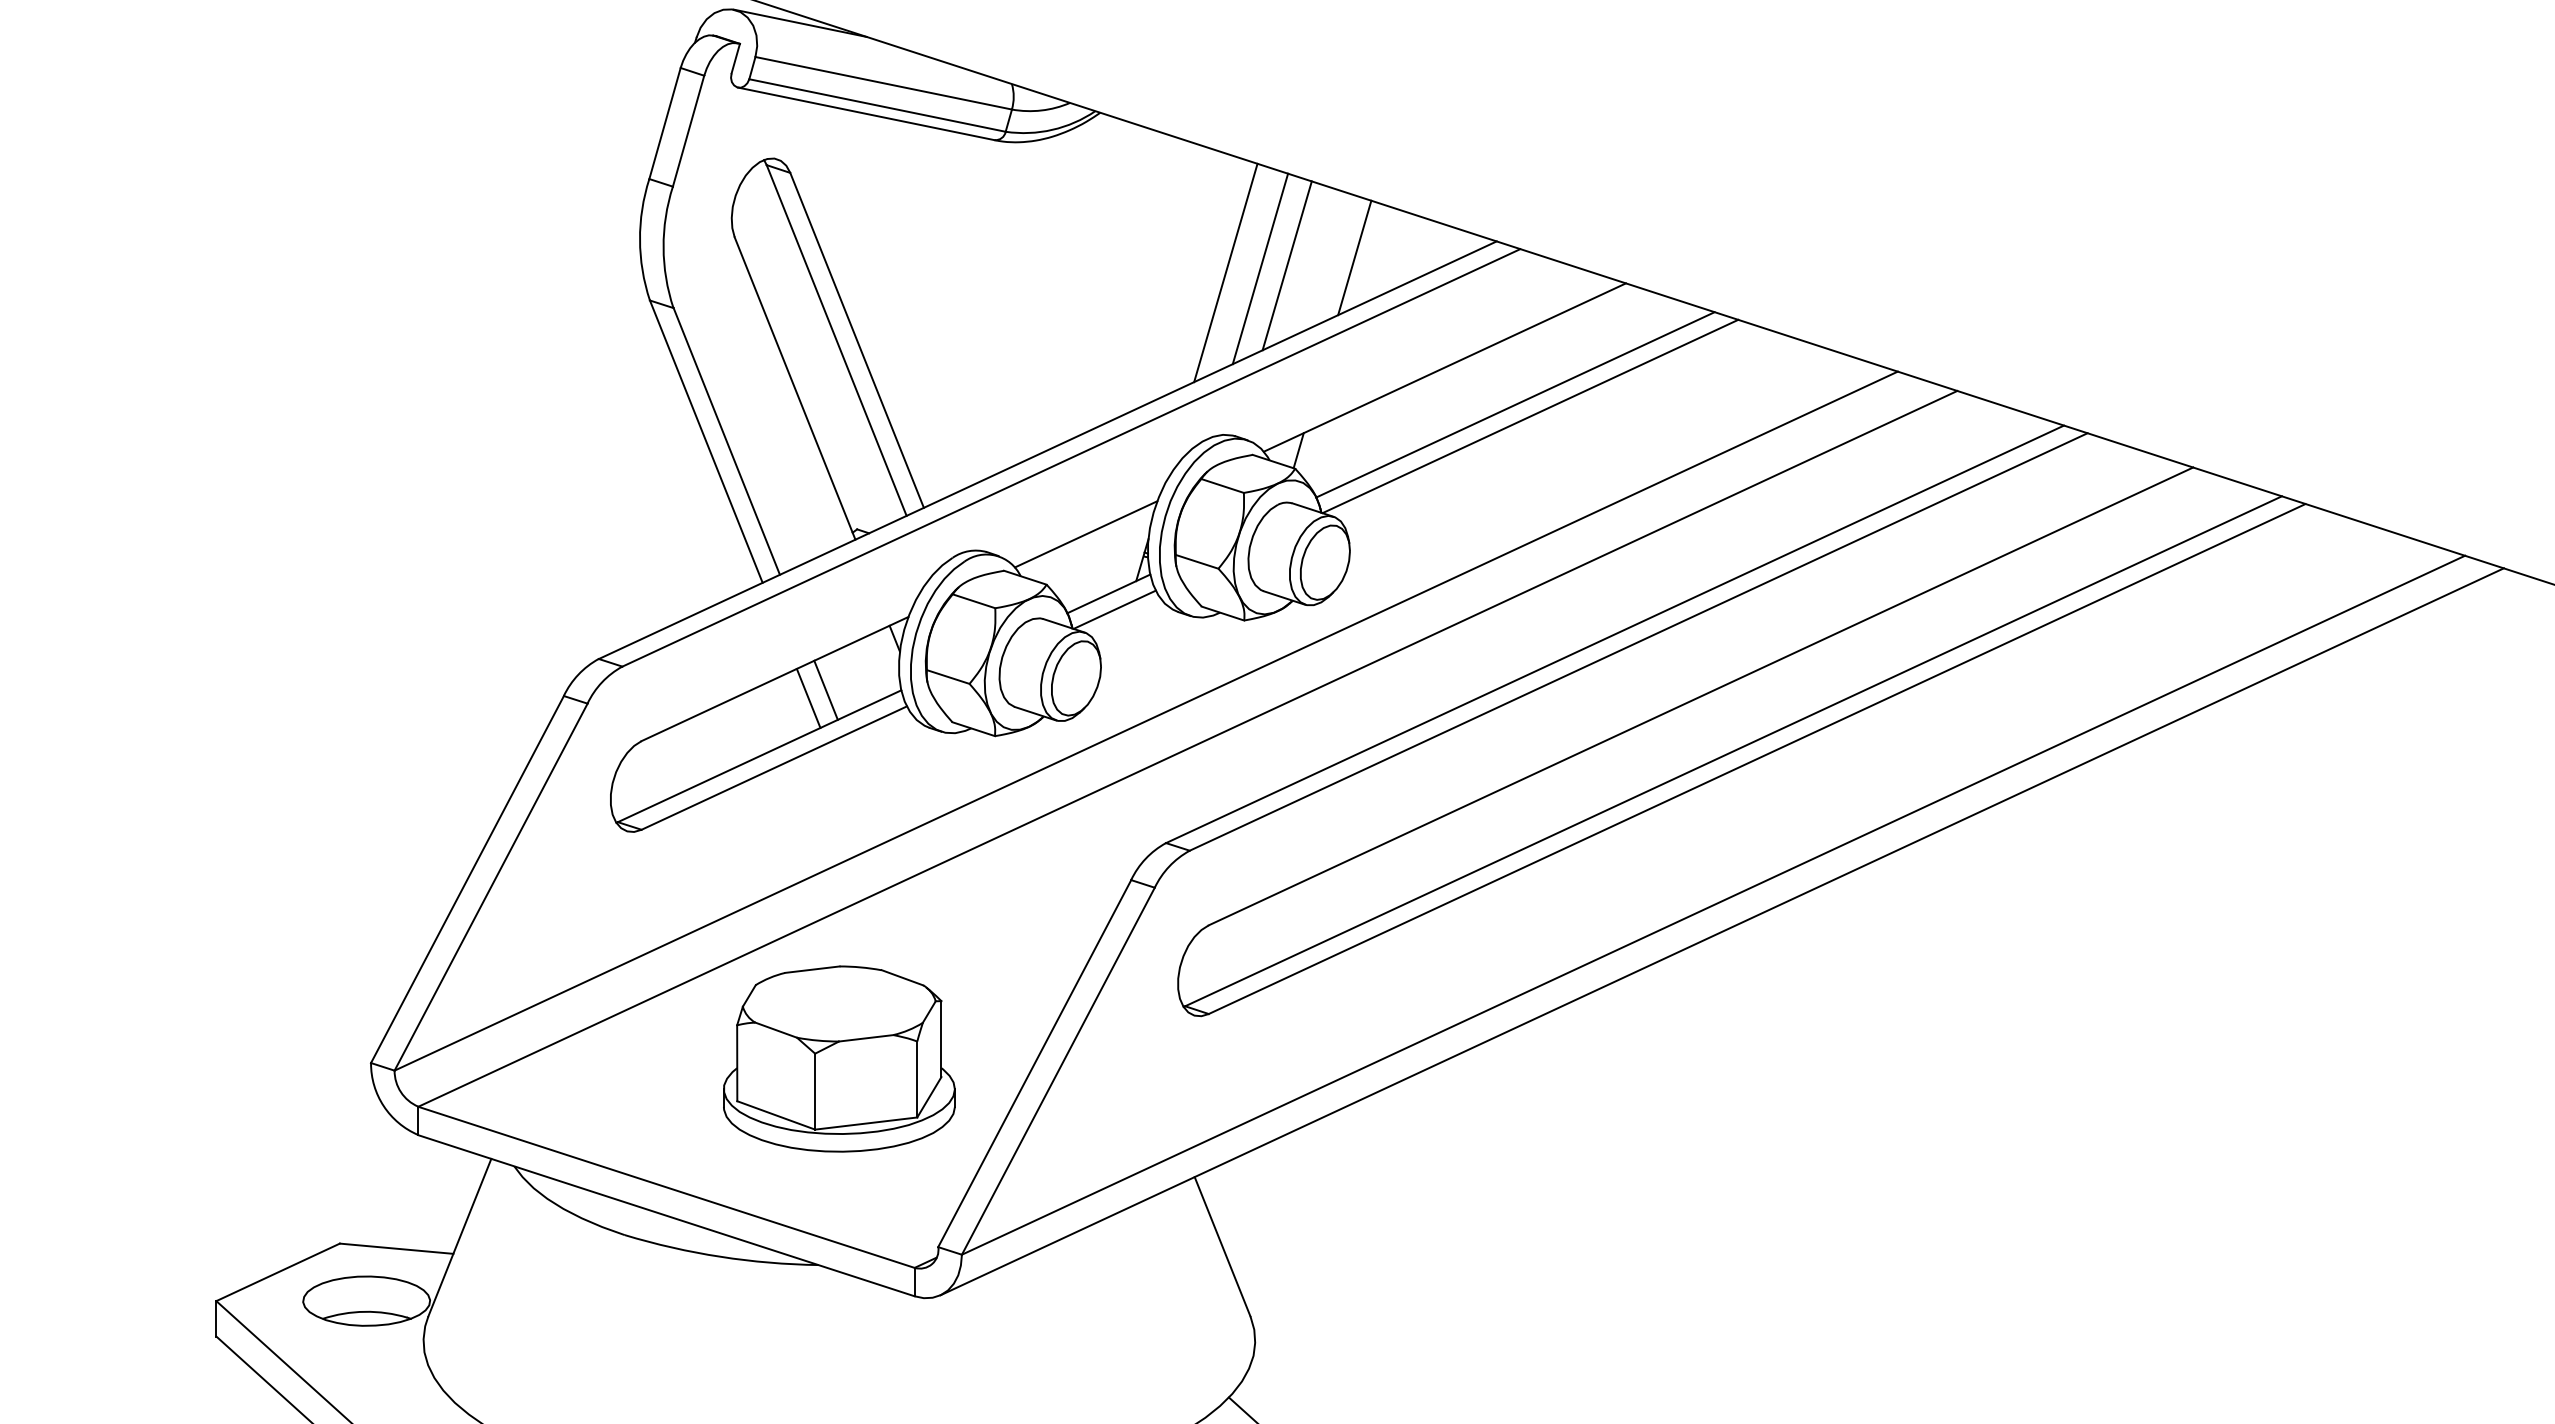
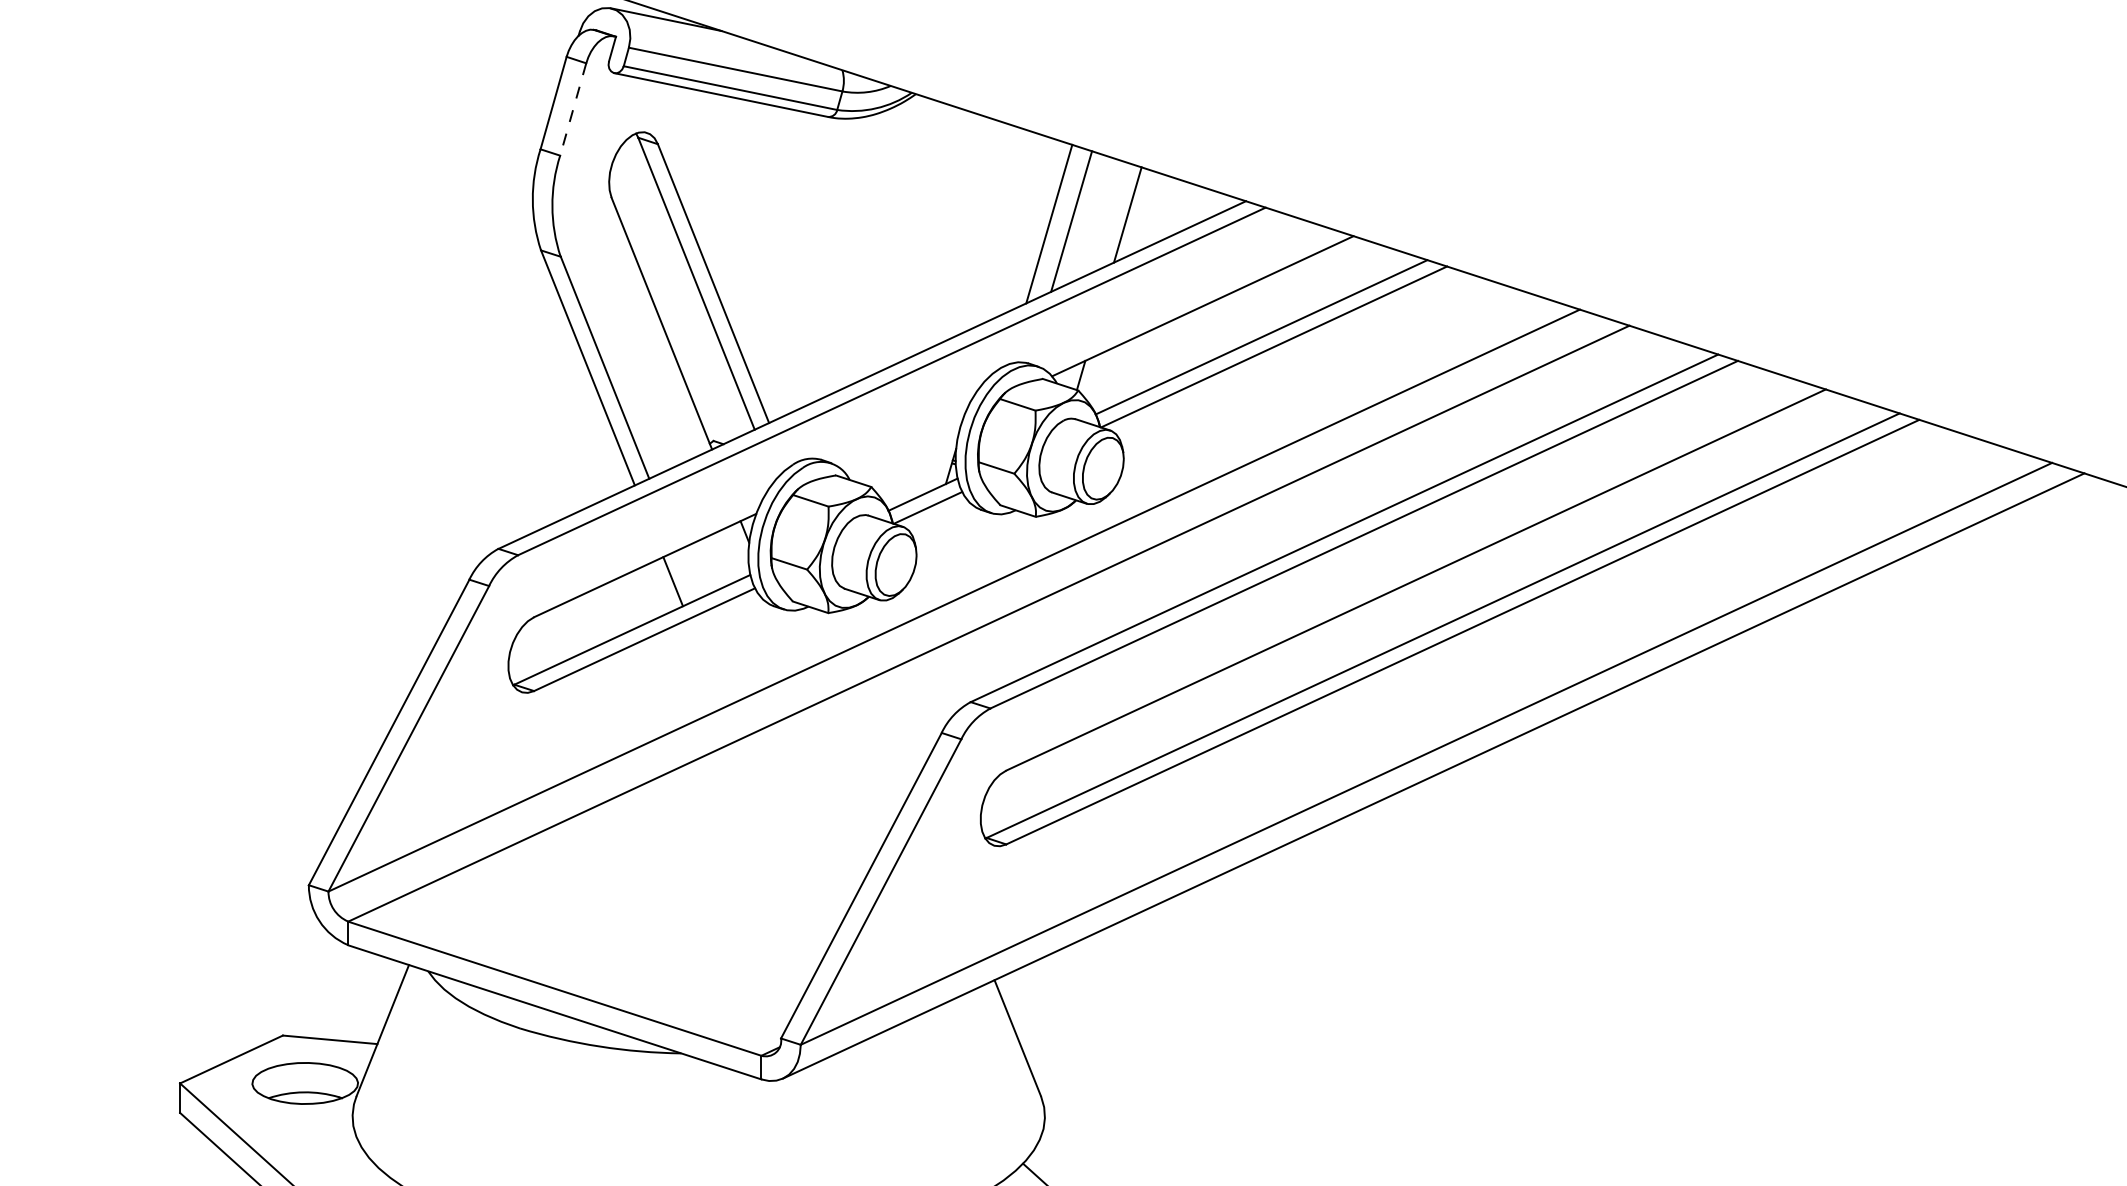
line: (688, 131) -> (573, 109), solid -> dashed
line: (1225, 272) -> (1020, 227), removed
line: (1086, 534) -> (904, 445), removed
line: (825, 689) -> (687, 574), removed
part: (839, 1058) -> (698, 881), removed

